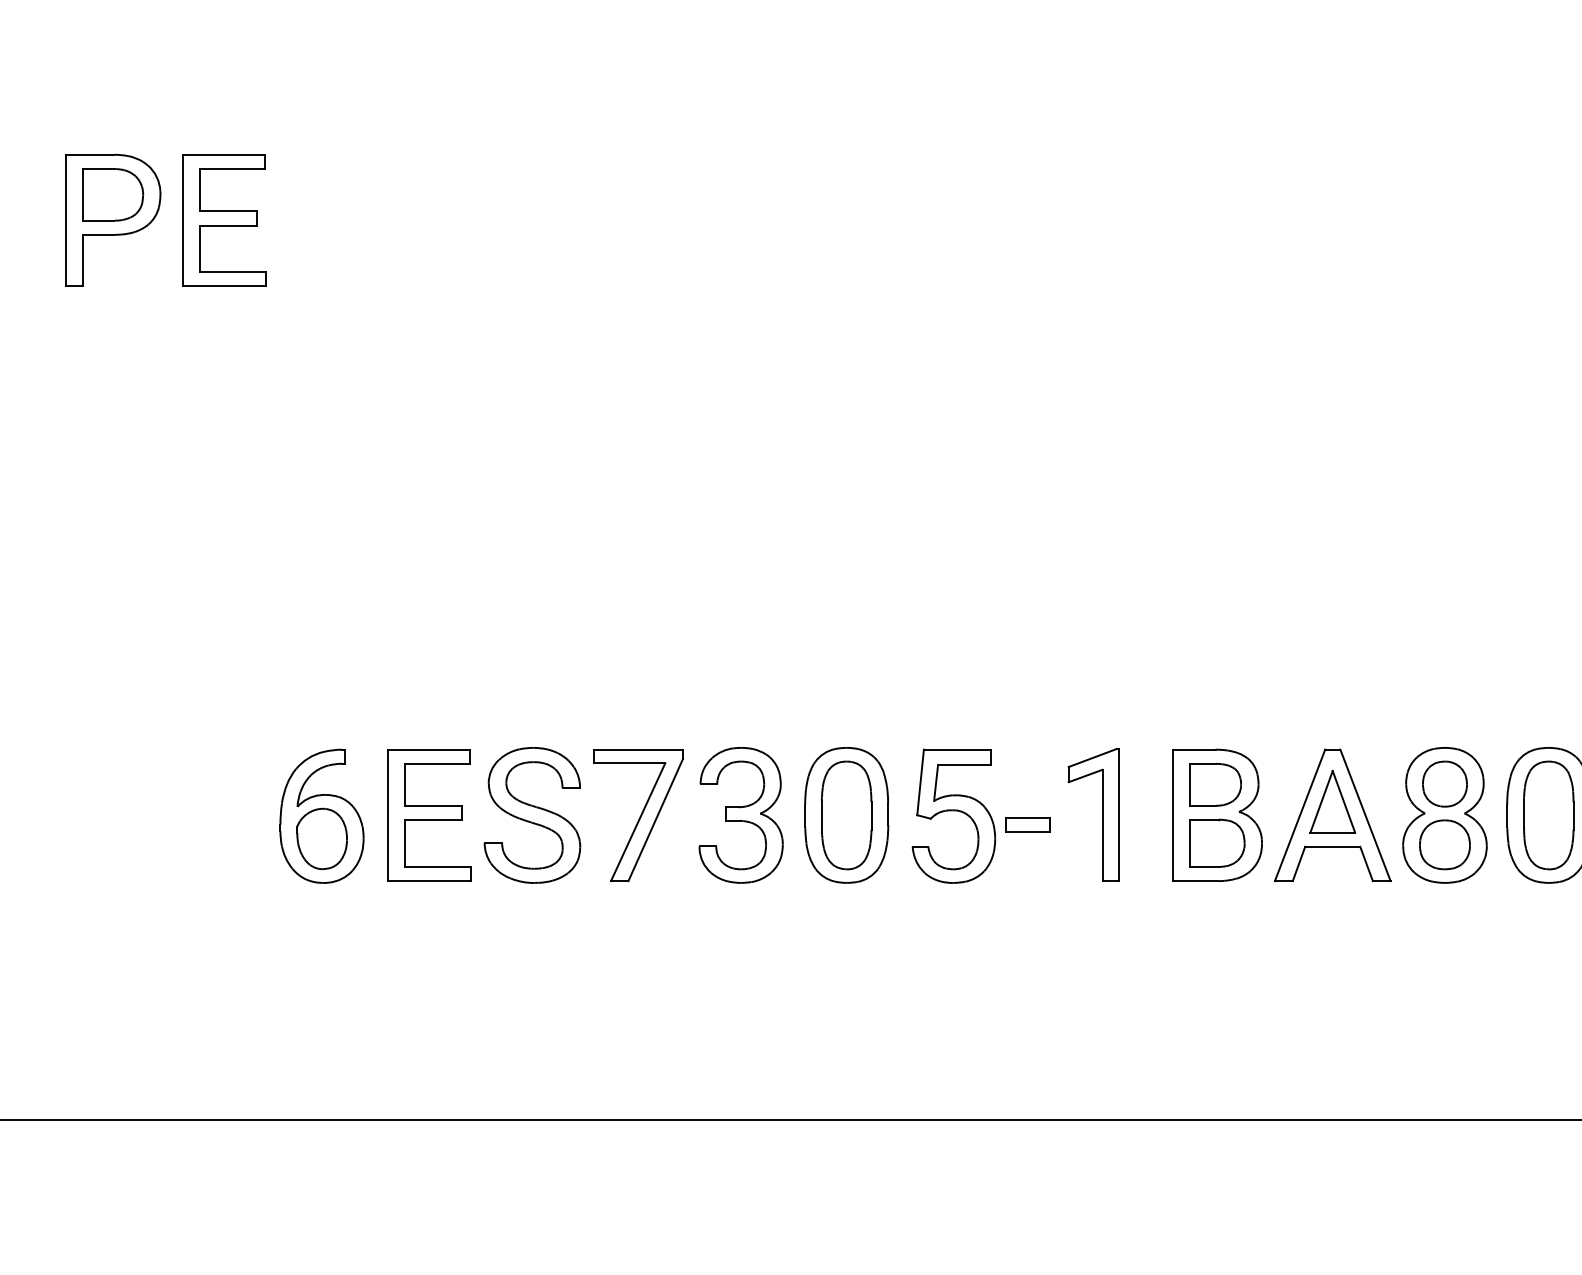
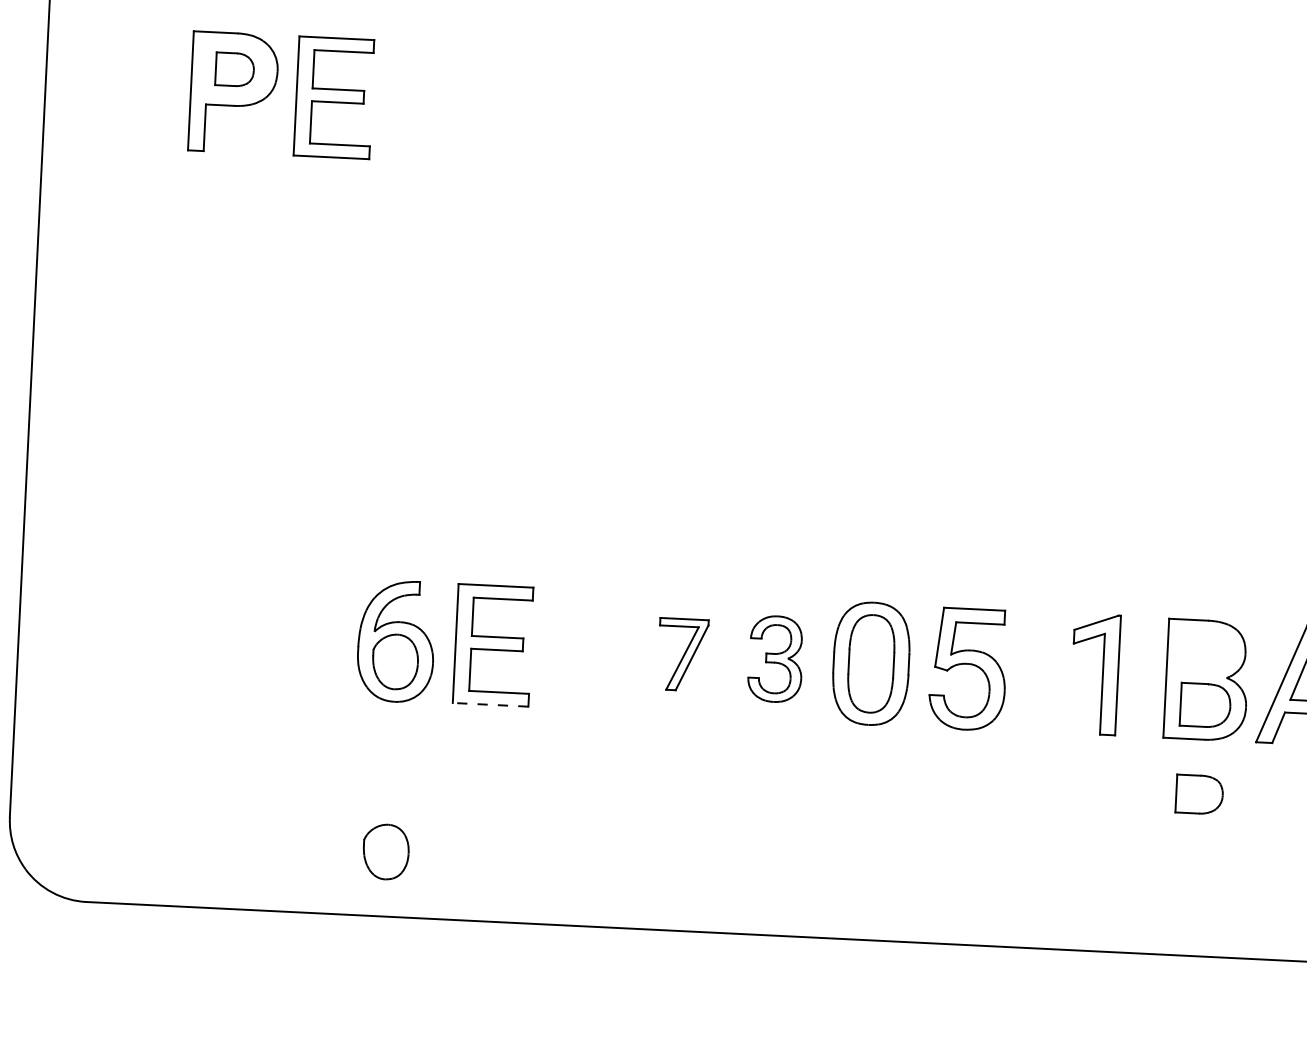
part: (113, 194) -> (235, 69), size x0.7
part: (1215, 784) -> (1199, 794), moved
part: (532, 815) -> (586, 650), removed
part: (638, 815) -> (682, 654), size x0.6
part: (740, 815) -> (775, 659), size x0.7
part: (1027, 824) -> (1034, 680), removed
line: (429, 881) -> (490, 705), solid -> dashed
part: (321, 1048) -> (385, 851), added

